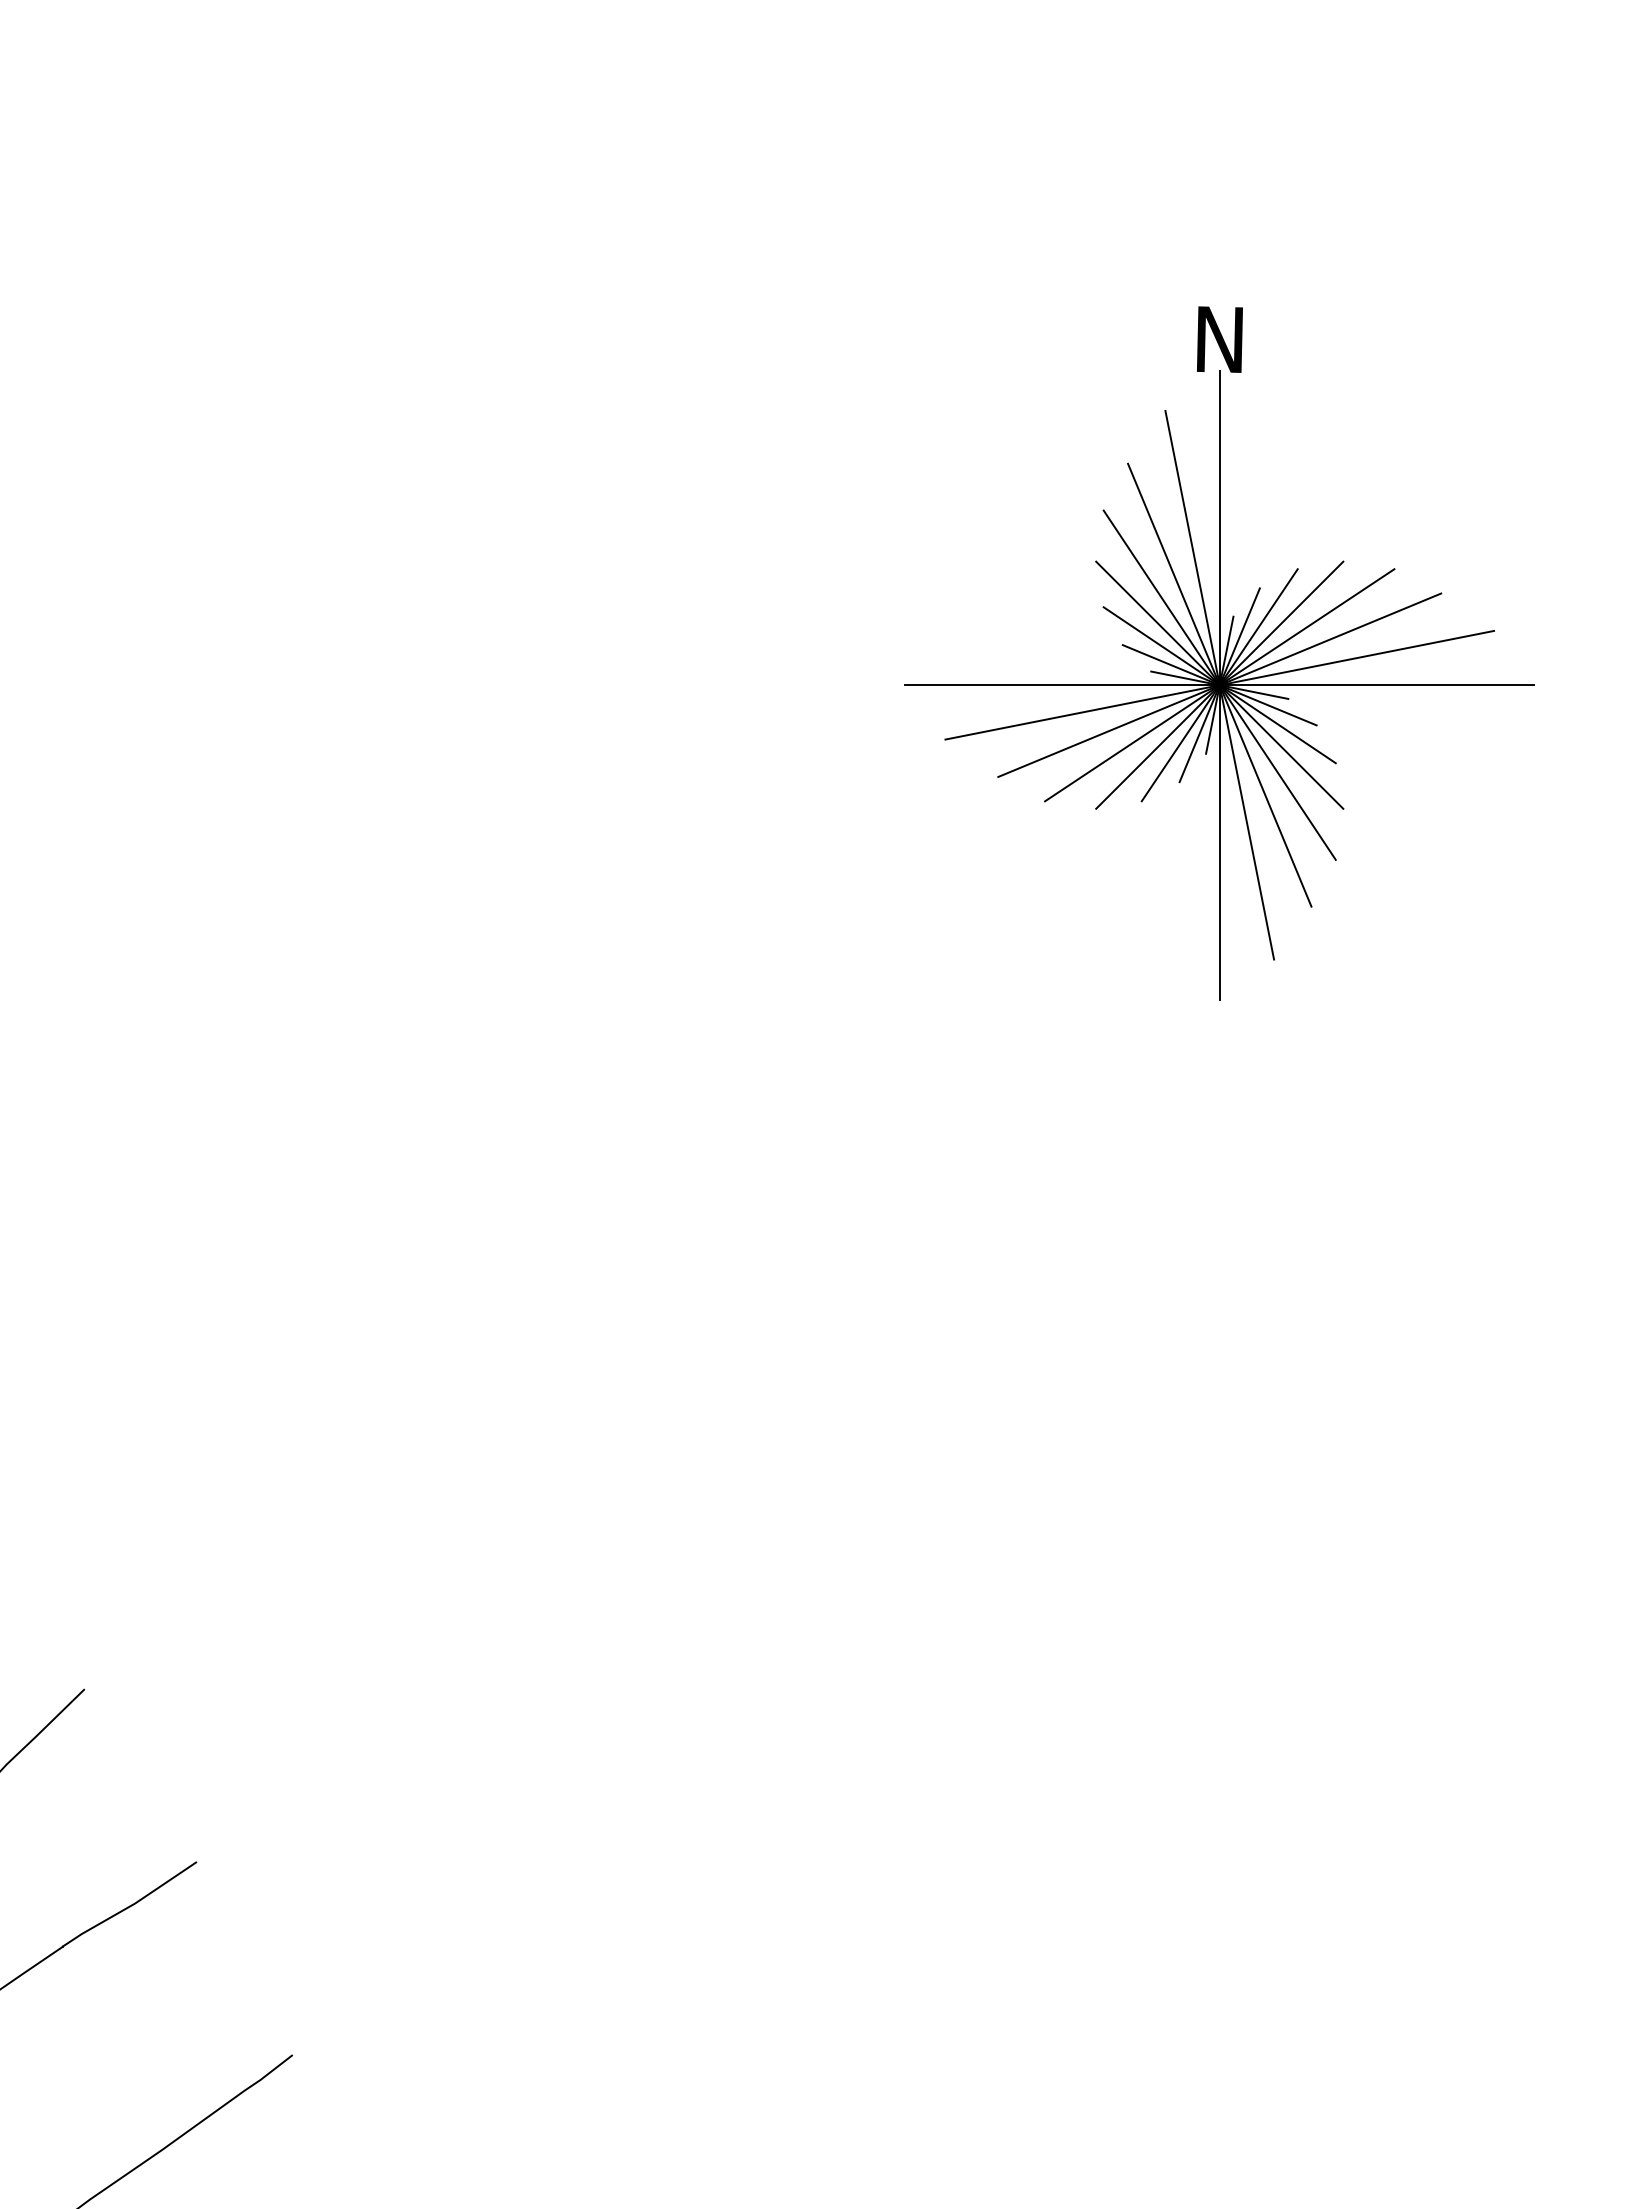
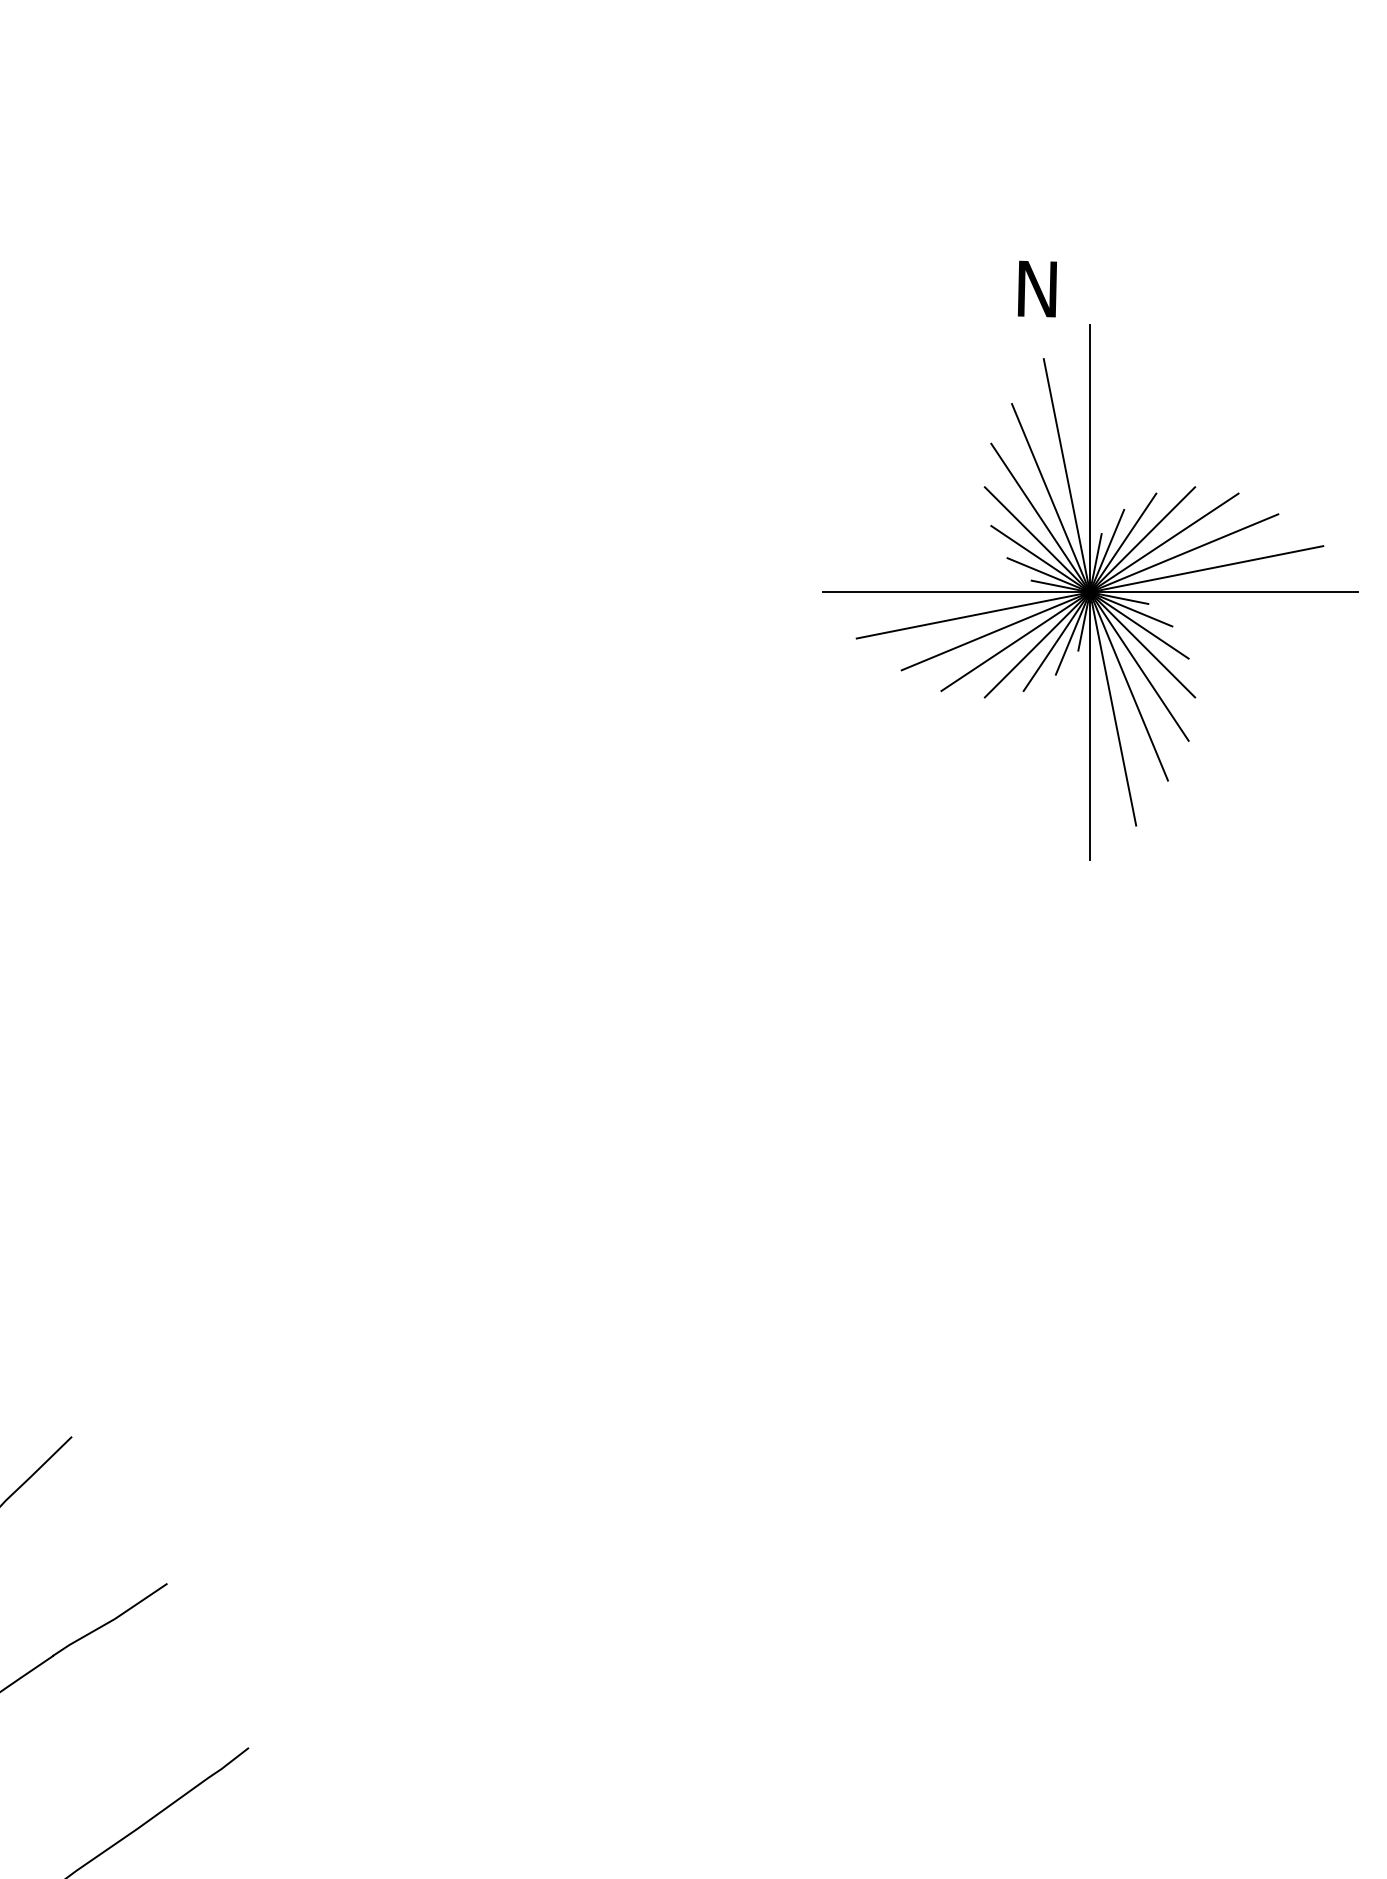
part: (1219, 685) -> (1089, 592), moved

